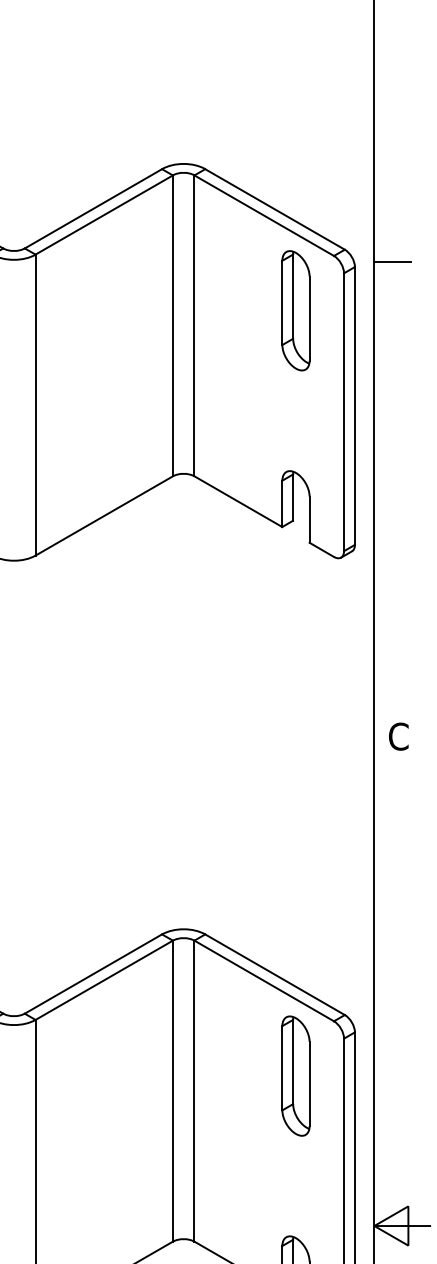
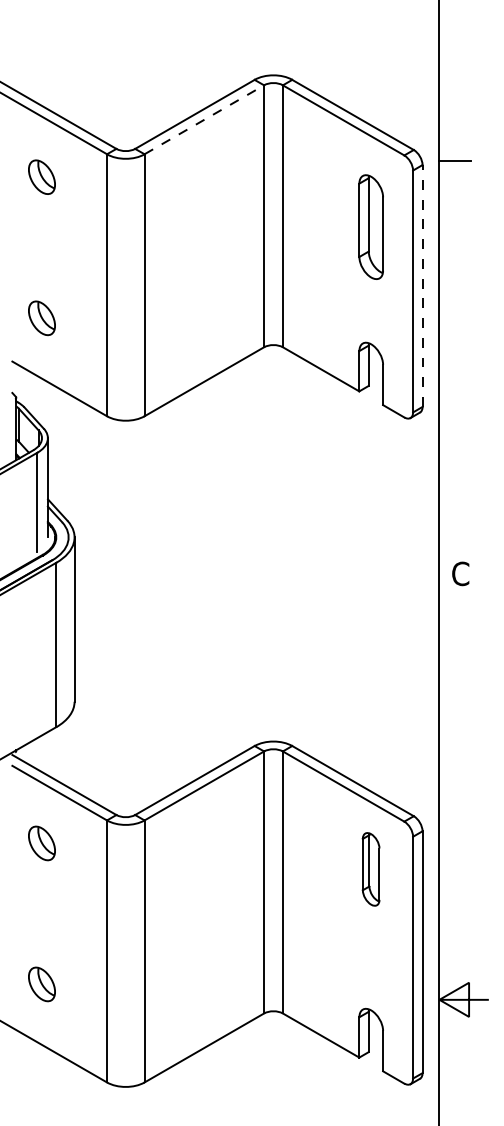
line: (104, 214) -> (204, 119), solid -> dashed
part: (295, 310) -> (370, 226), moved
line: (354, 406) -> (422, 286), solid -> dashed
part: (295, 1076) -> (370, 869), size x0.7

